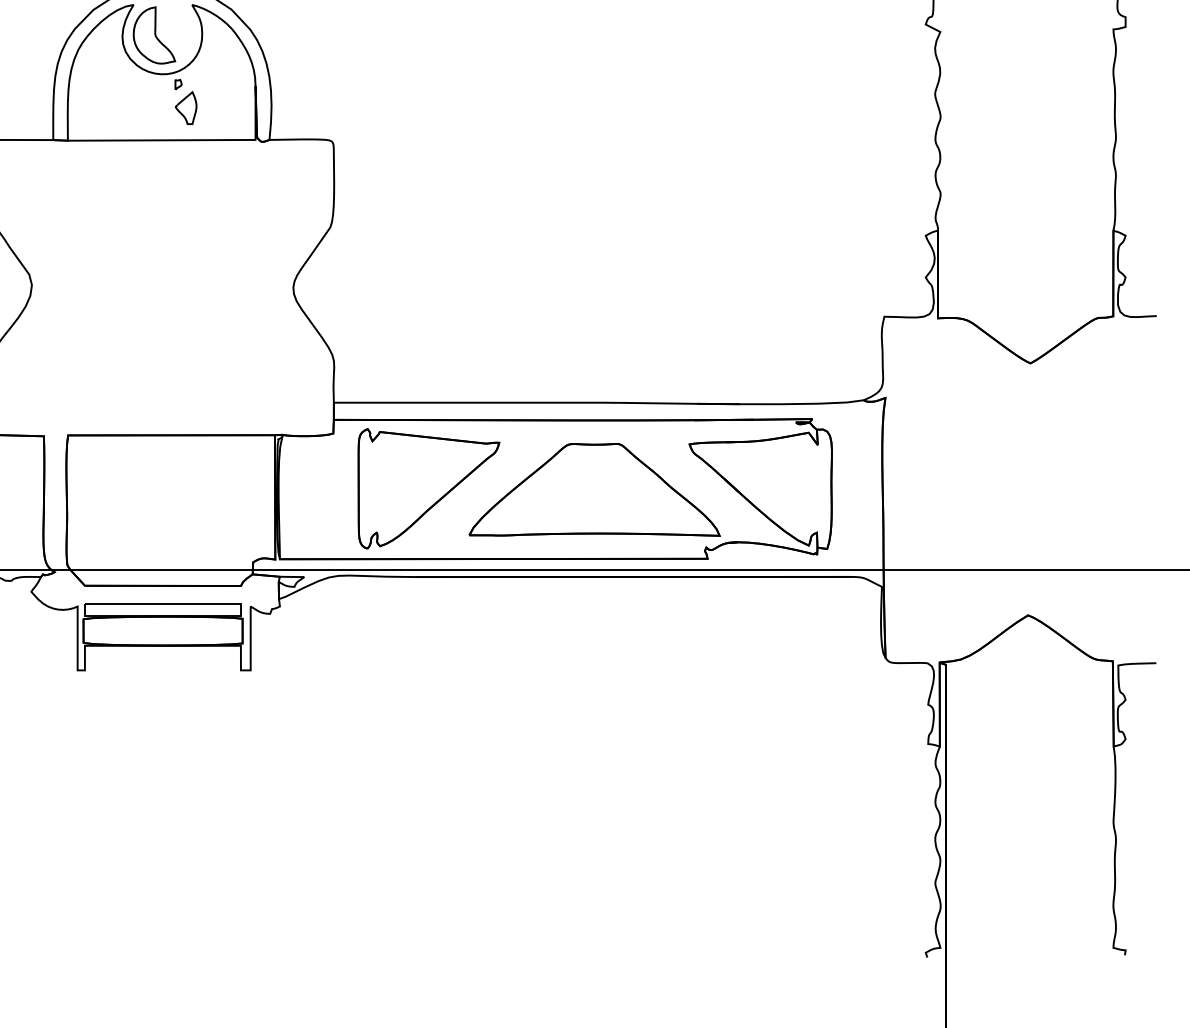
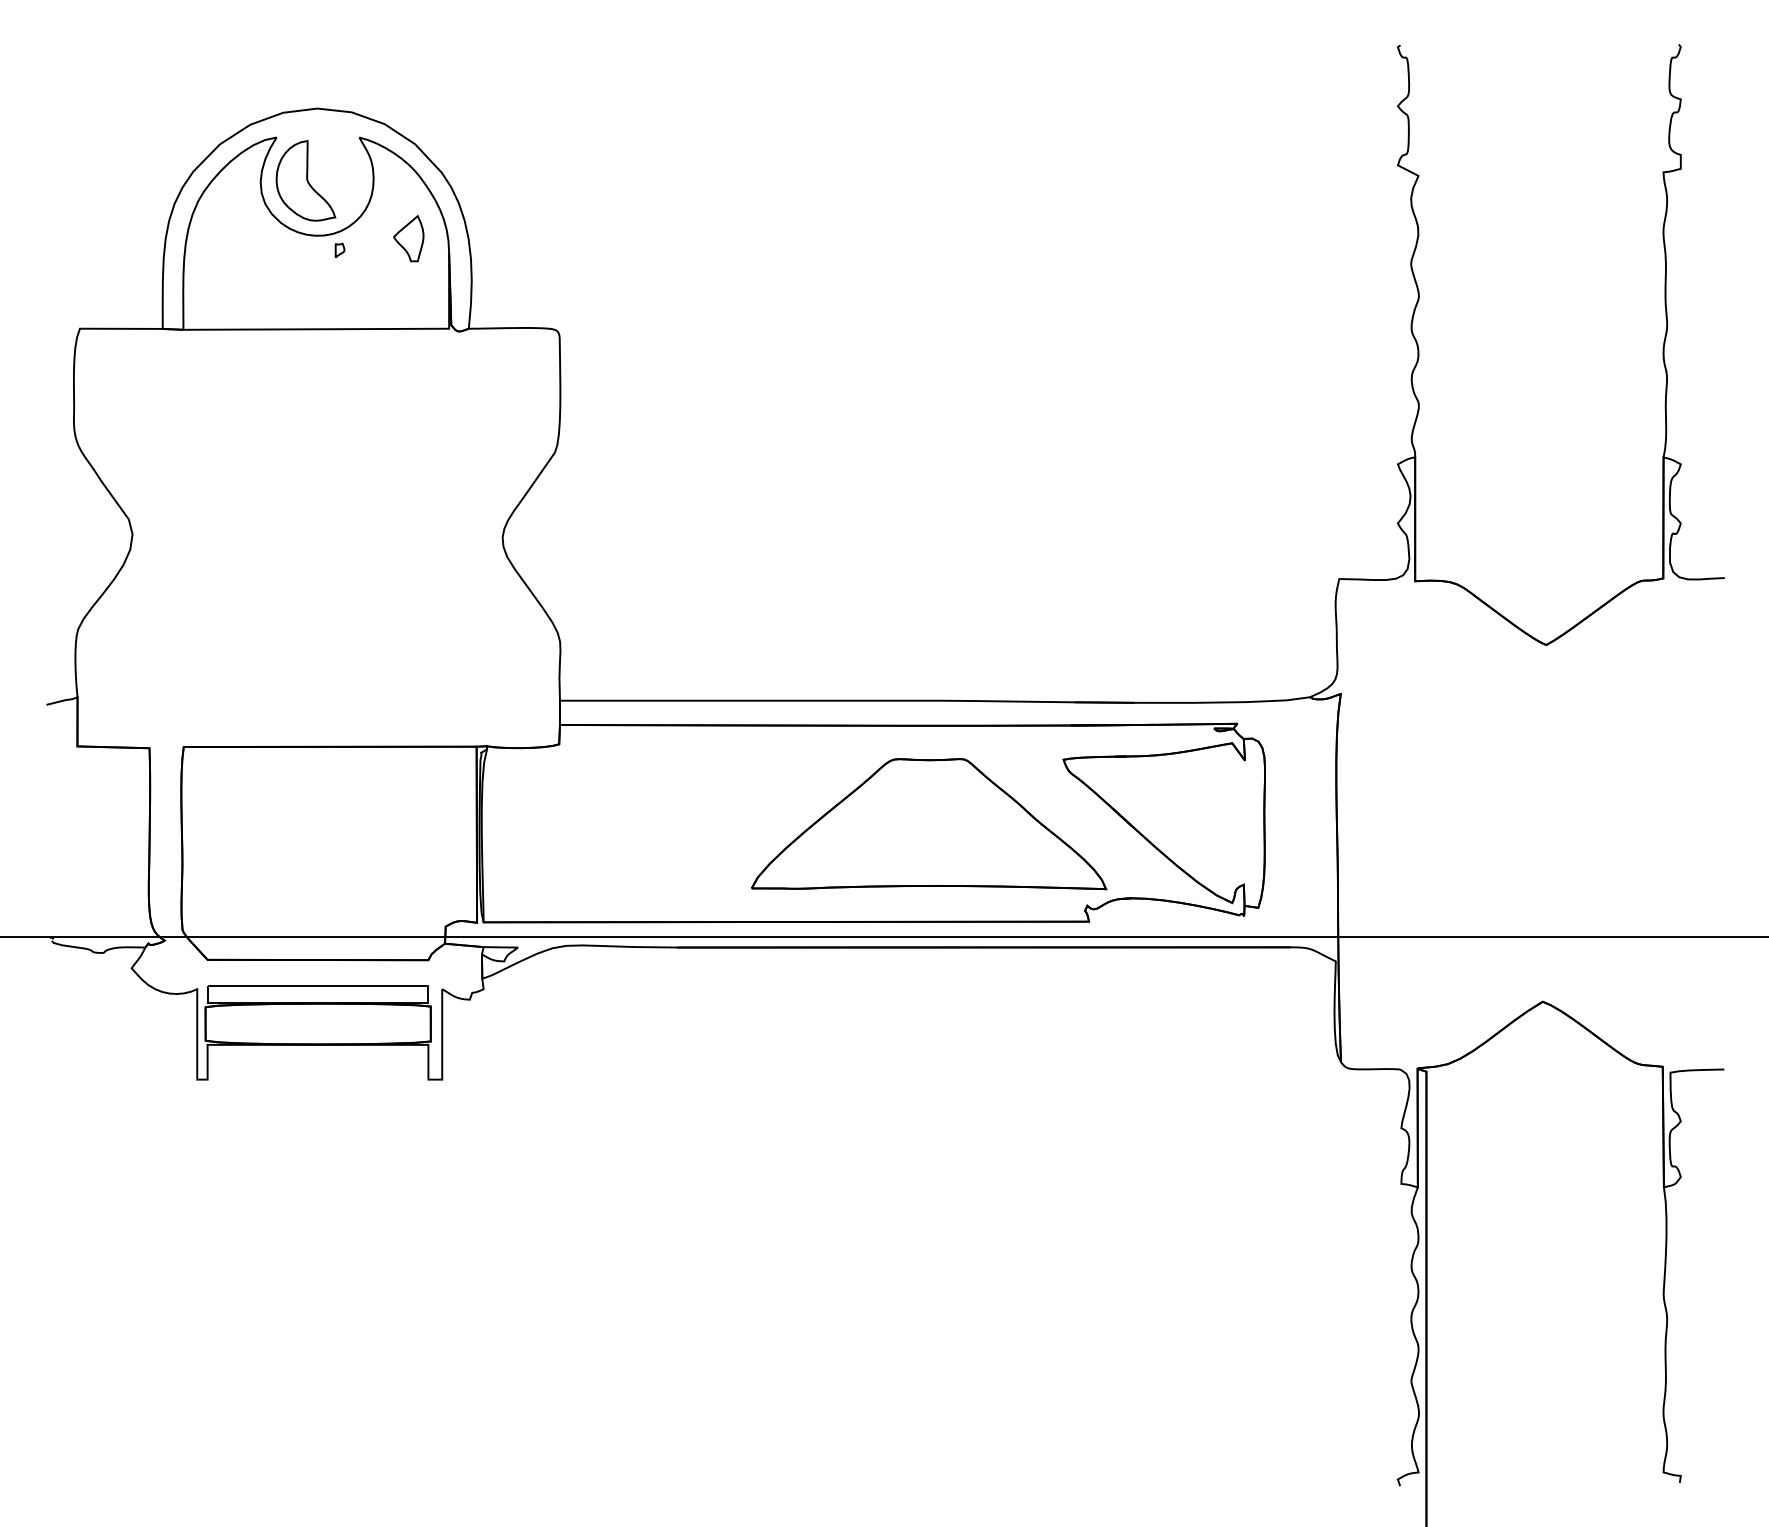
part: (185, 107) -> (408, 238), moved
part: (428, 488) -> (694, 822), removed

